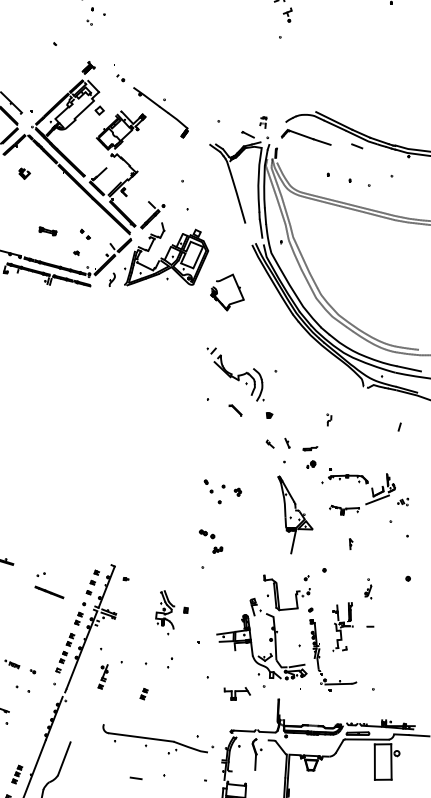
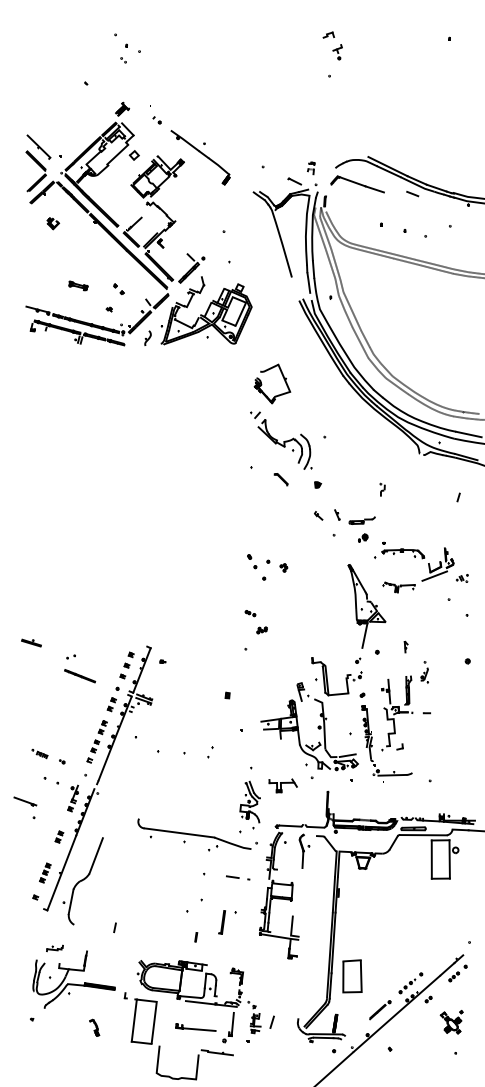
part: (218, 292) -> (262, 384), moved
part: (309, 448) -> (361, 520), size x1.67
part: (295, 515) -> (366, 606), moved
part: (207, 534) -> (250, 613), size x0.62
part: (350, 543) -> (405, 646), moved
part: (164, 612) -> (249, 804), moved
part: (343, 626) -> (397, 713), size x1.43
part: (102, 676) -> (72, 798), moved
part: (144, 693) -> (59, 836), moved
line: (135, 777) -> (232, 876), moved

